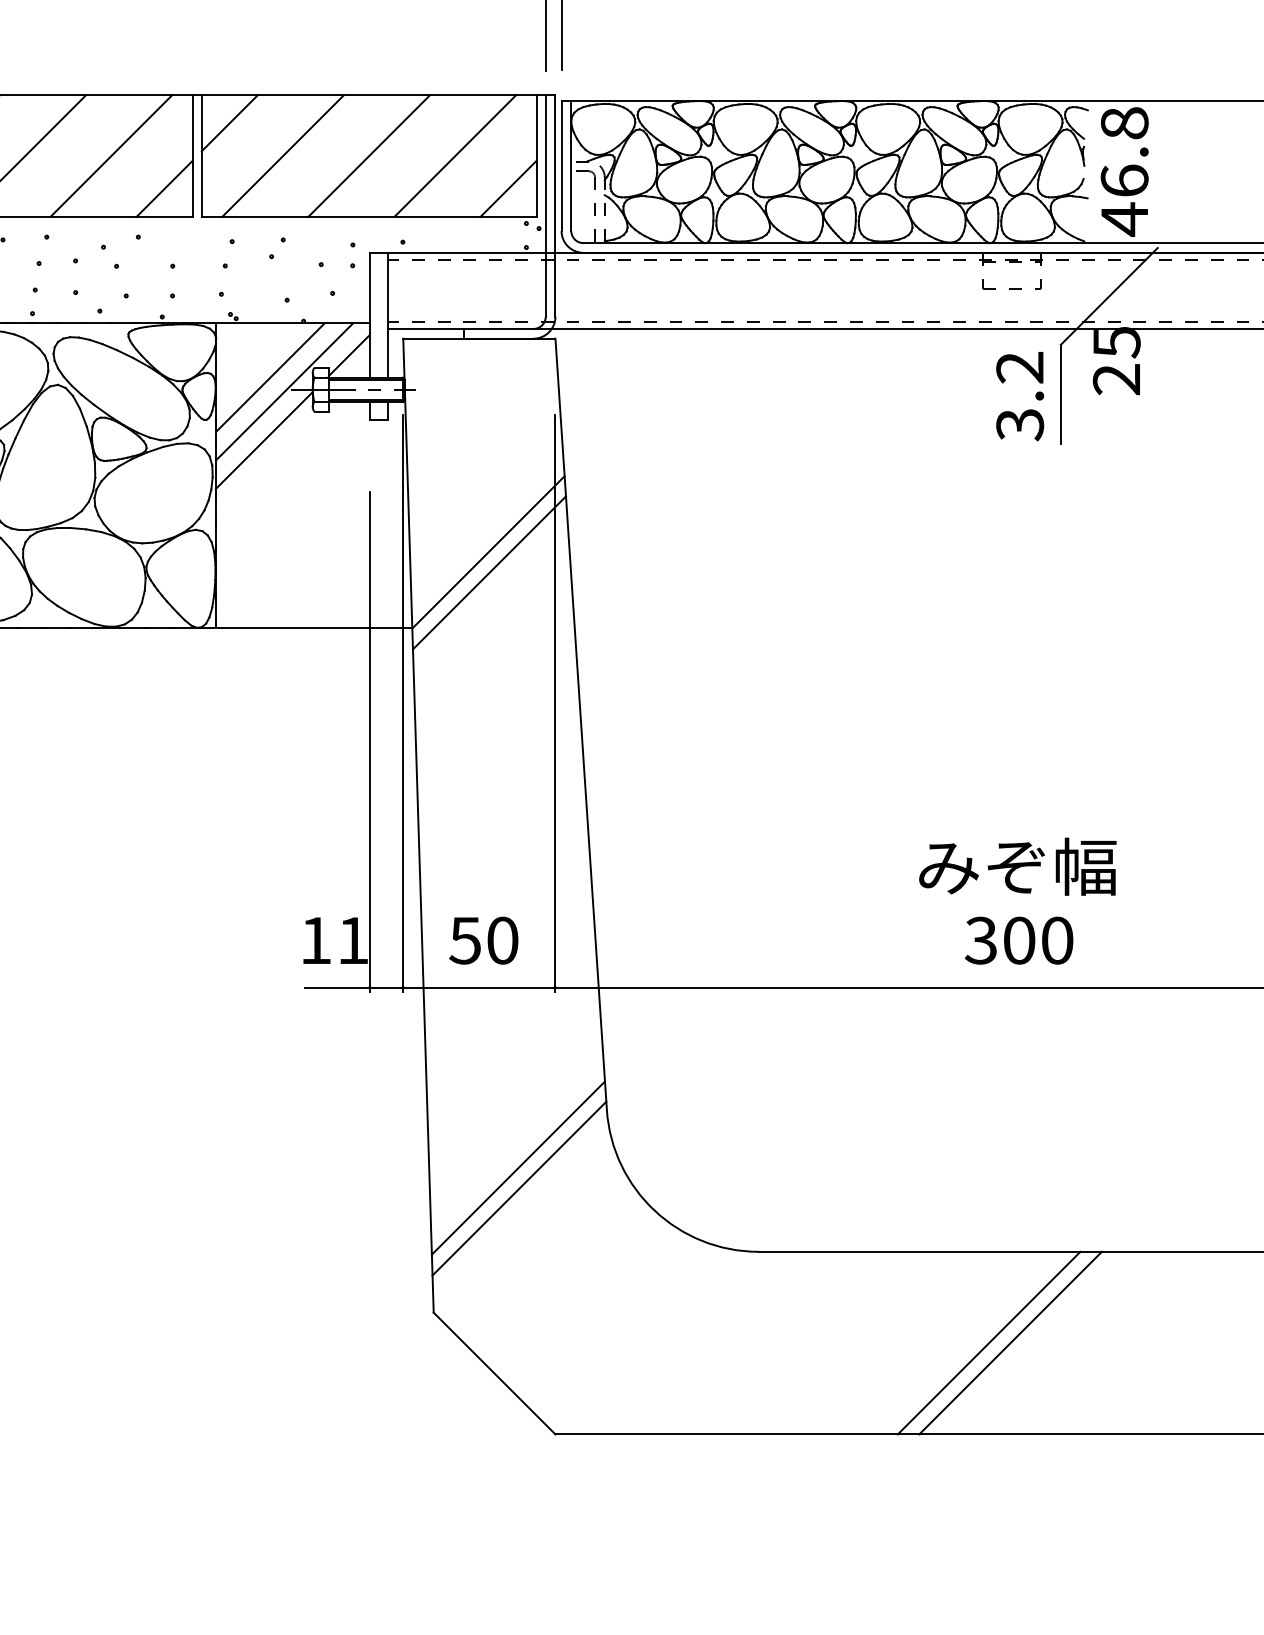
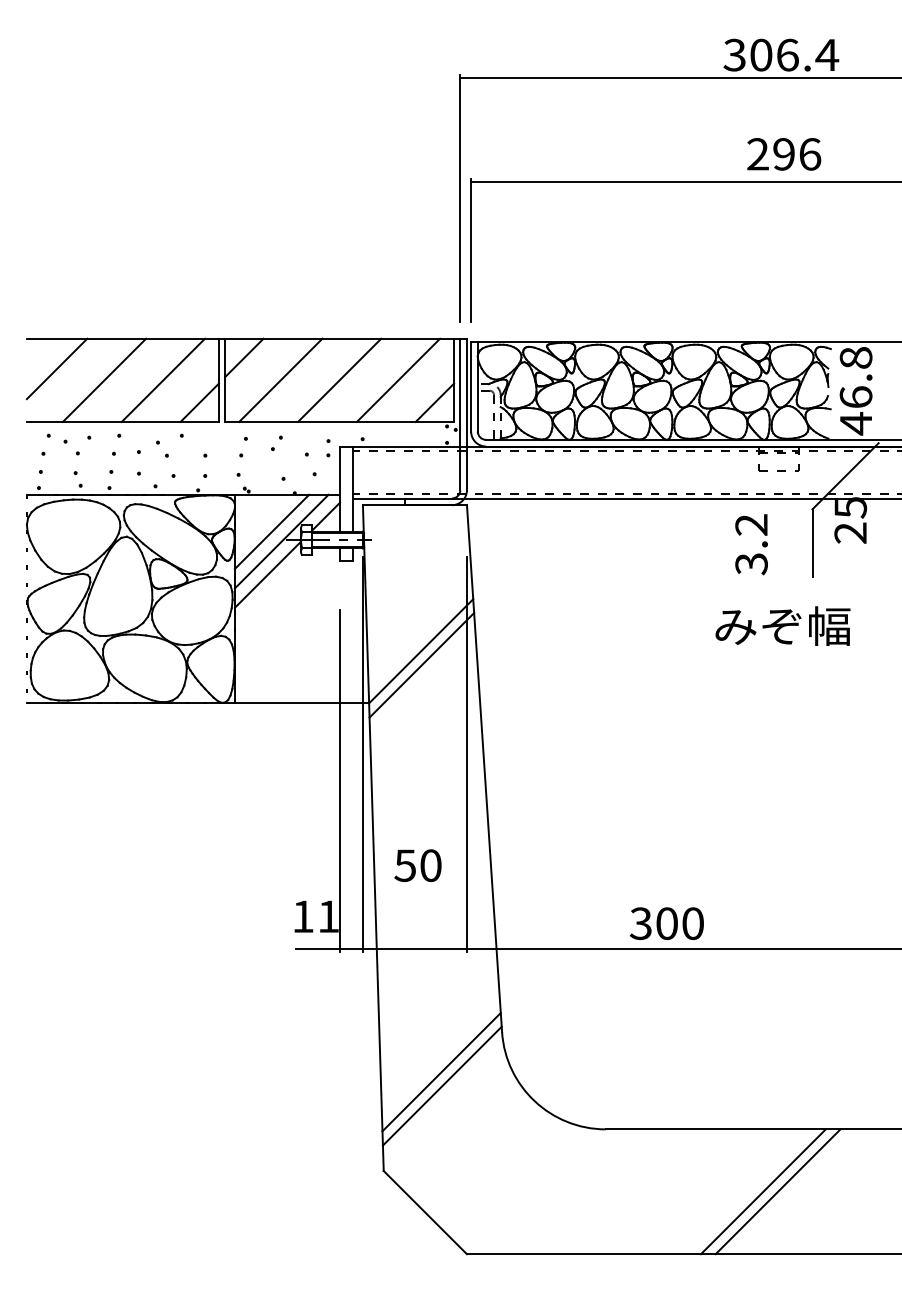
text: (1019, 396) -> (751, 544), moved
text: (1017, 865) -> (782, 625), moved
text: (483, 940) -> (417, 865), moved
text: (1018, 940) -> (666, 923), moved

